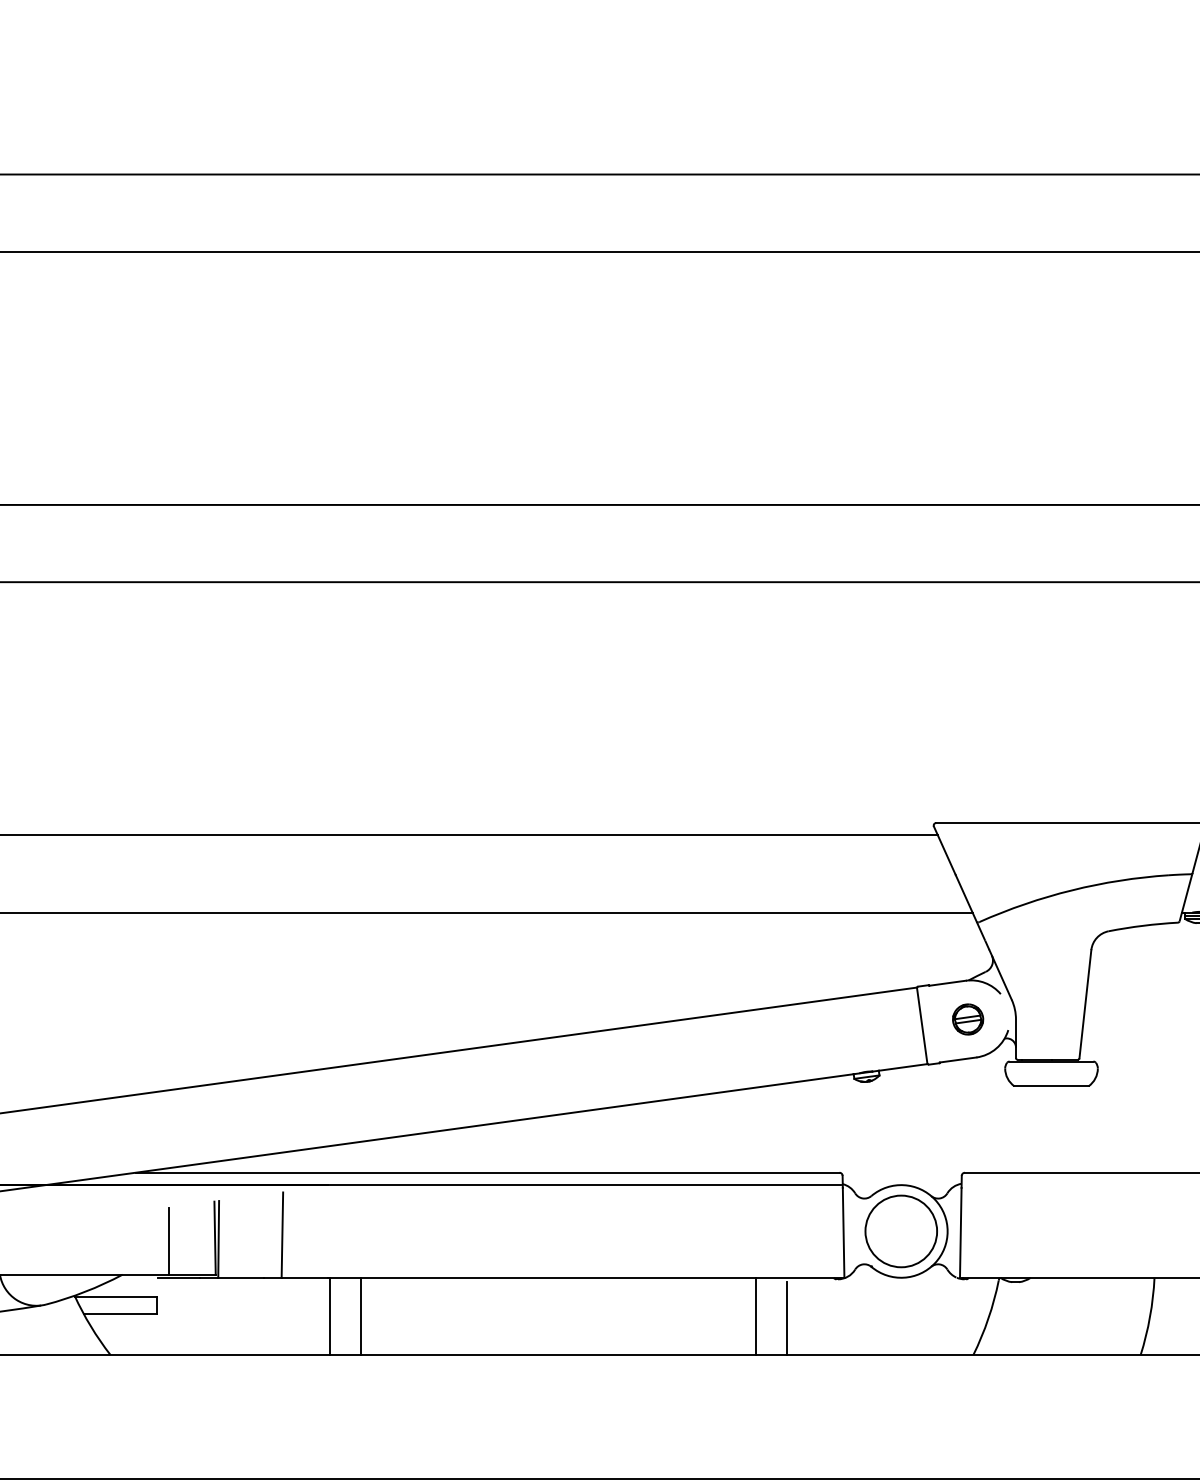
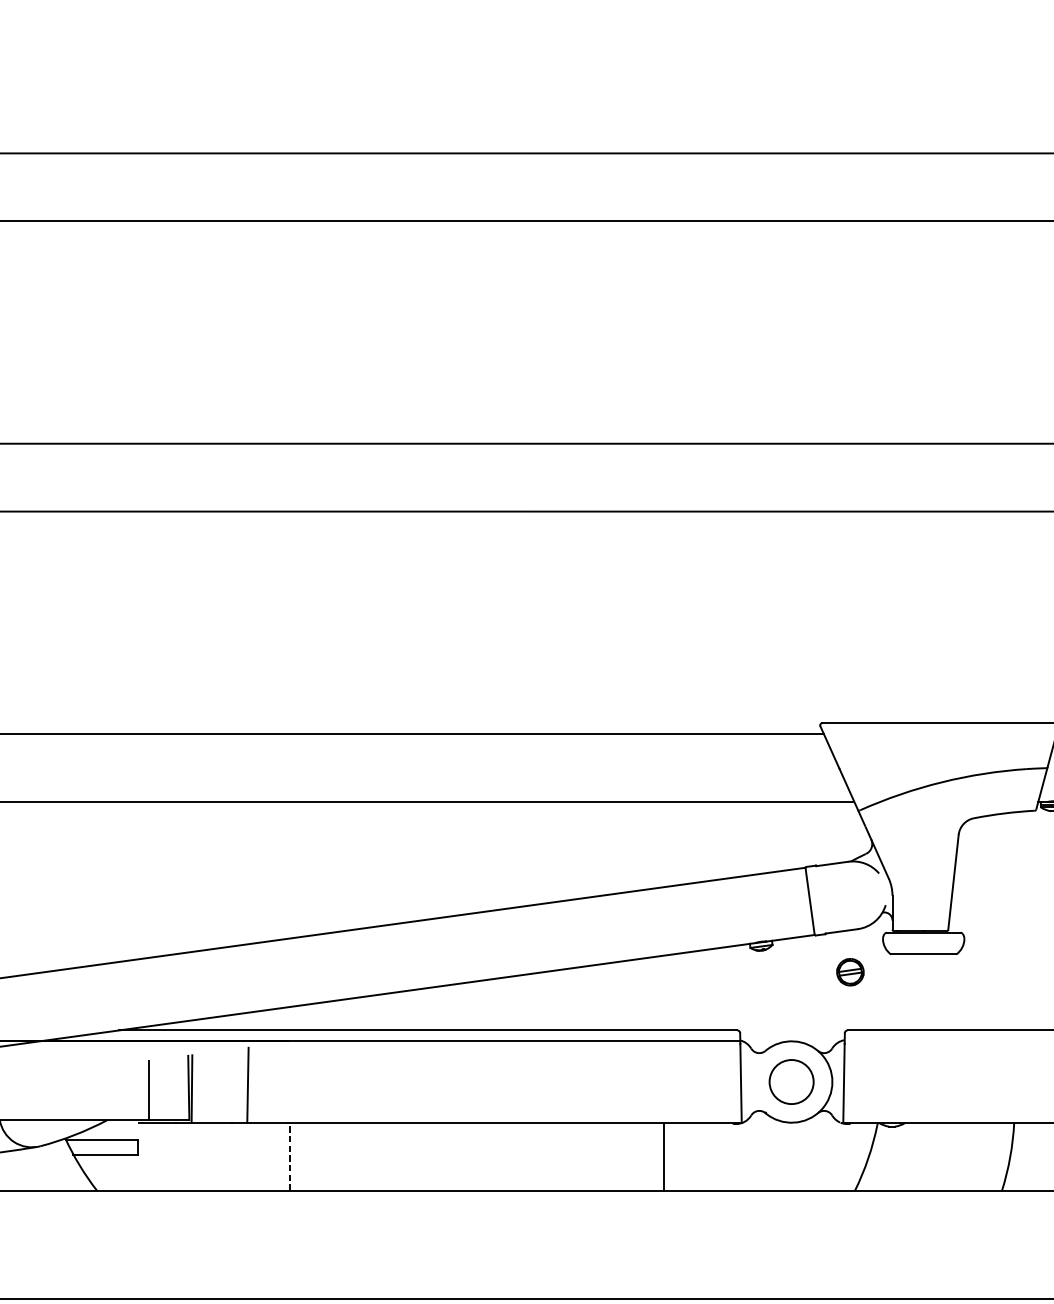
part: (968, 1019) -> (850, 972), moved
circle: (900, 1231) -> (791, 1082), size x0.7
line: (329, 1316) -> (289, 1156), solid -> dashed
line: (360, 1316) -> (316, 1156), removed
line: (787, 1318) -> (691, 1158), removed

